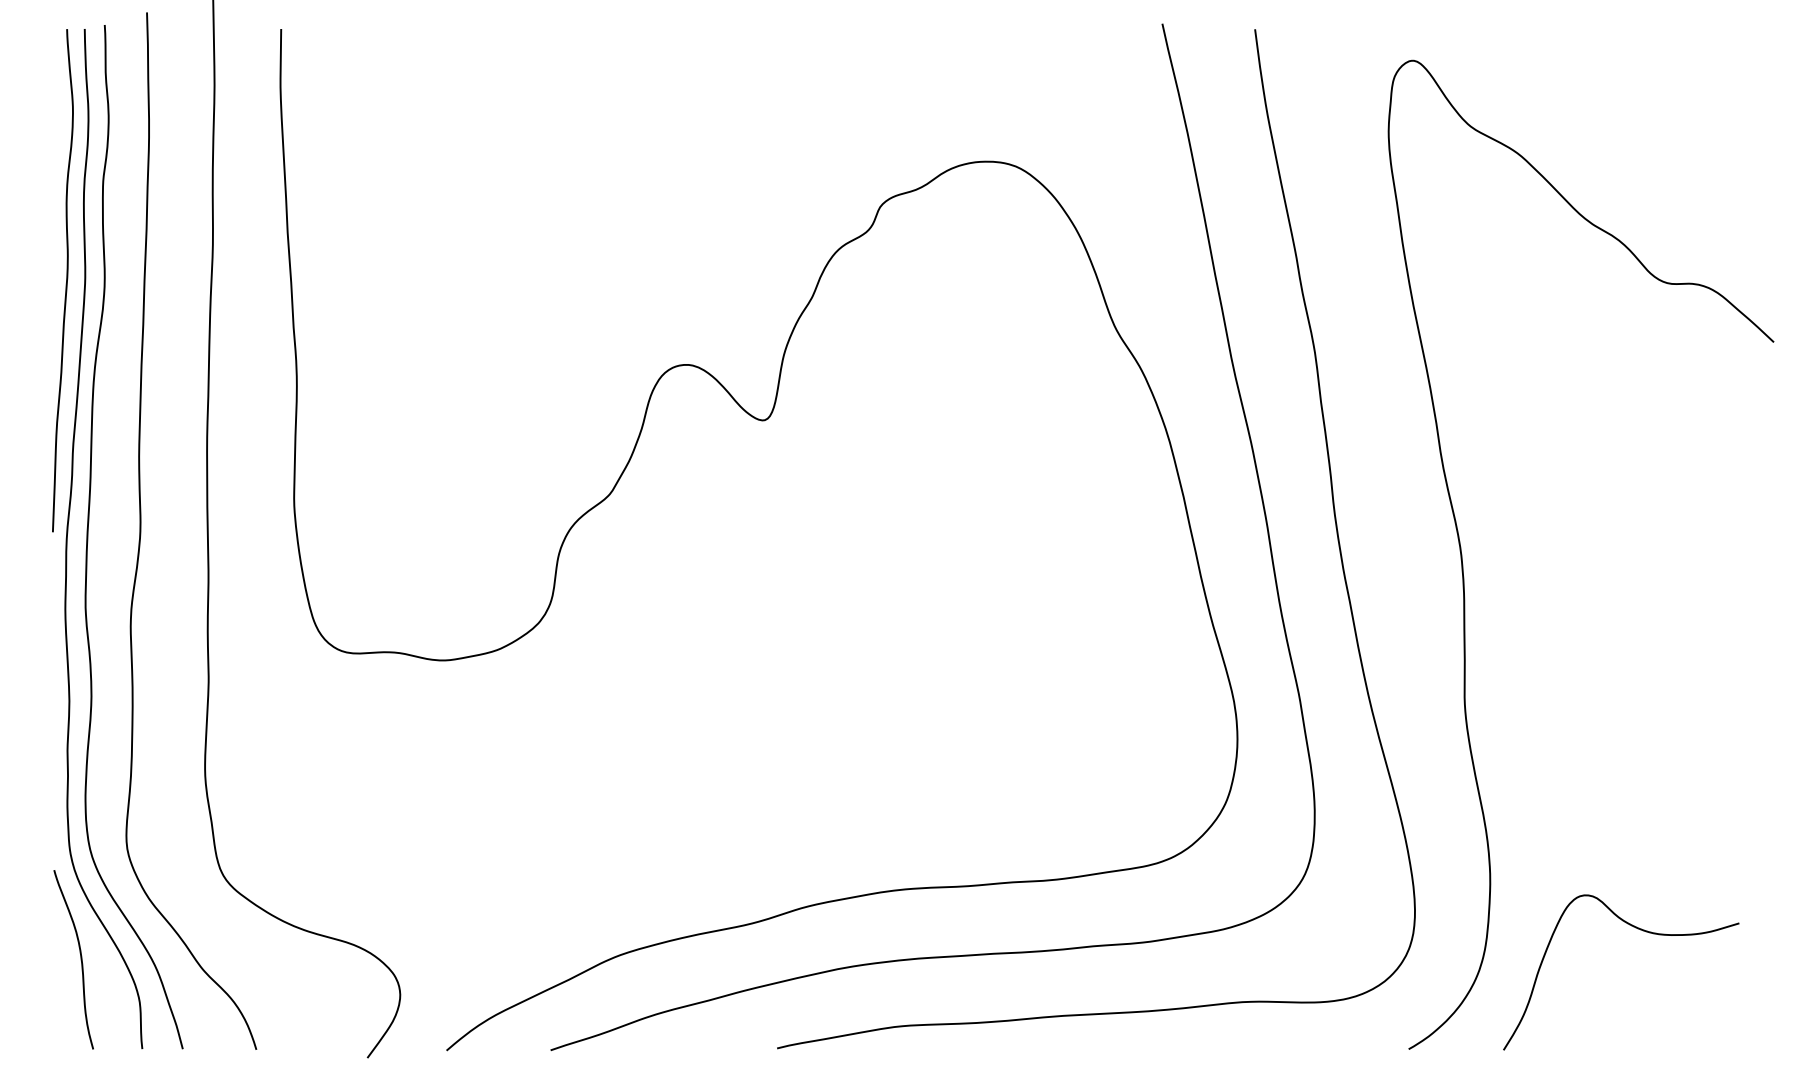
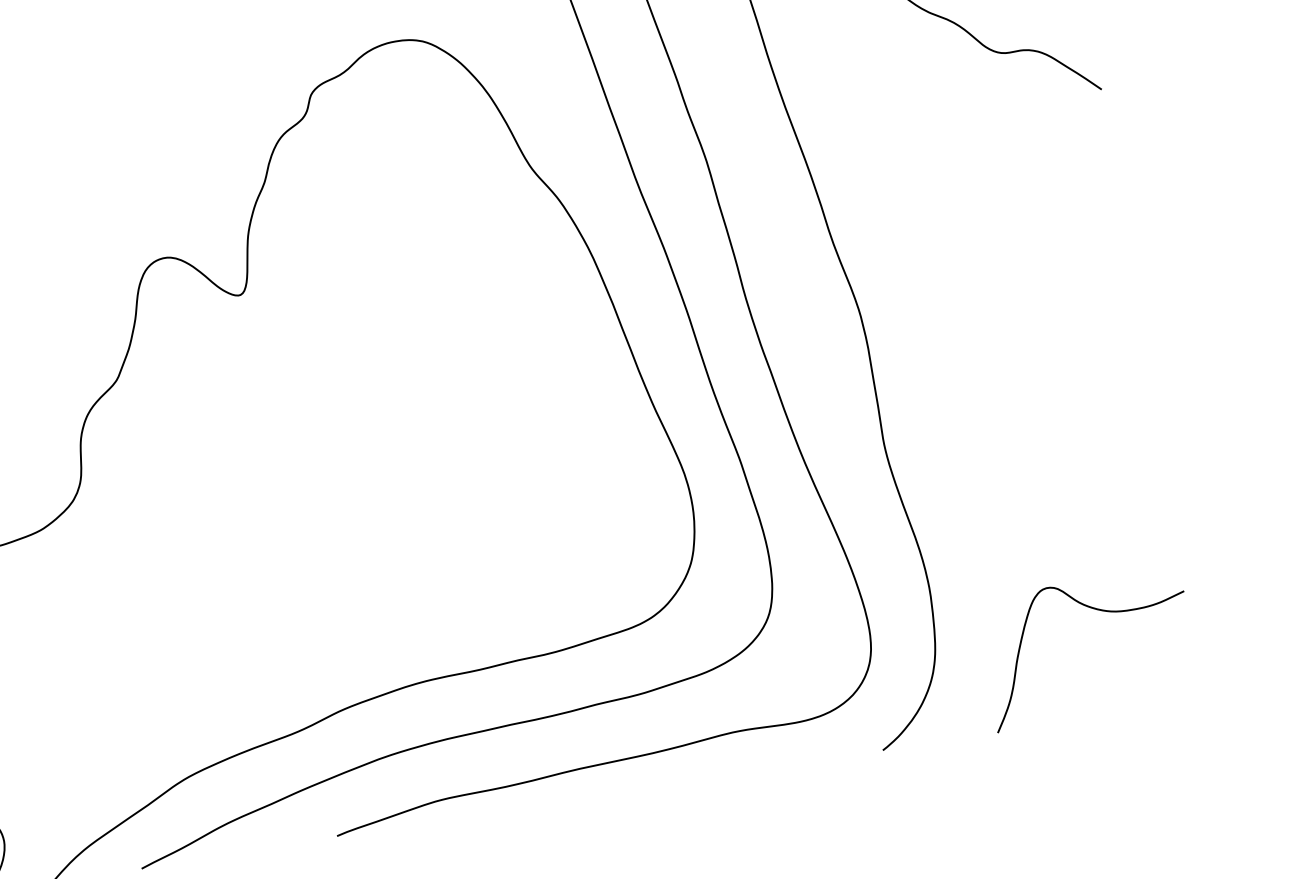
curve: (1640, 930) -> (1099, 610), moved

